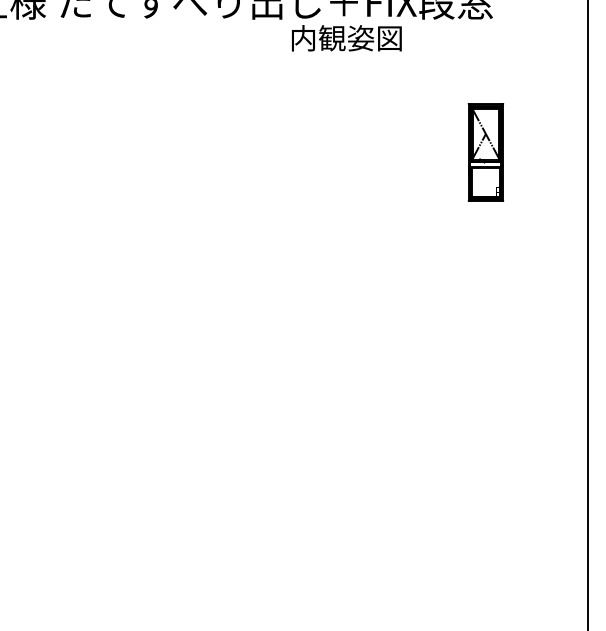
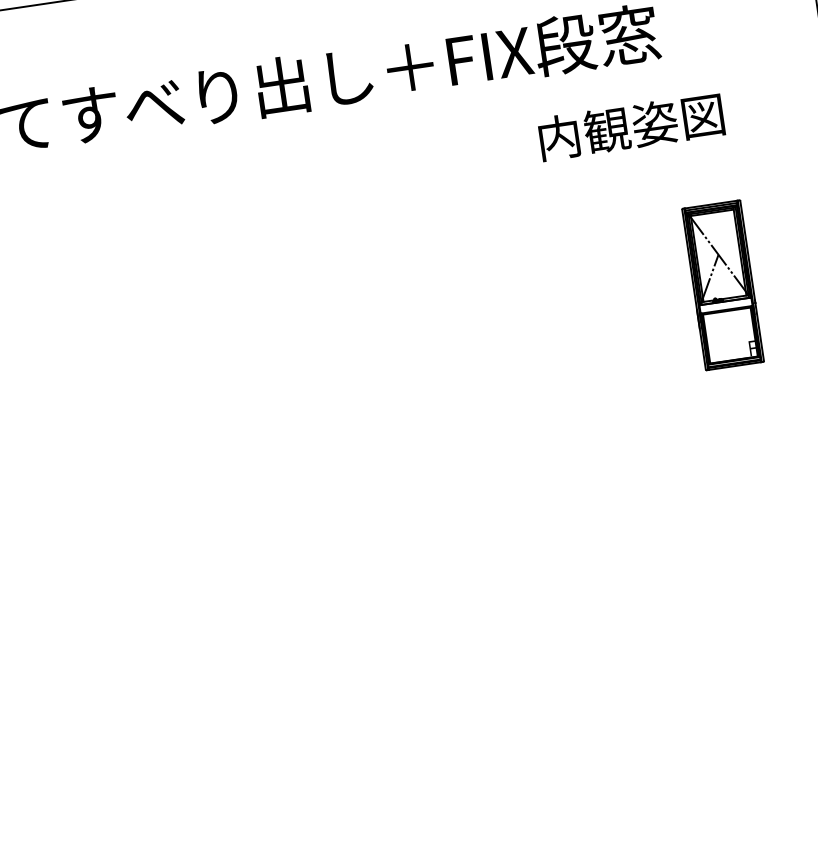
text: (346, 38) -> (630, 127), moved
part: (485, 152) -> (722, 285), moved

